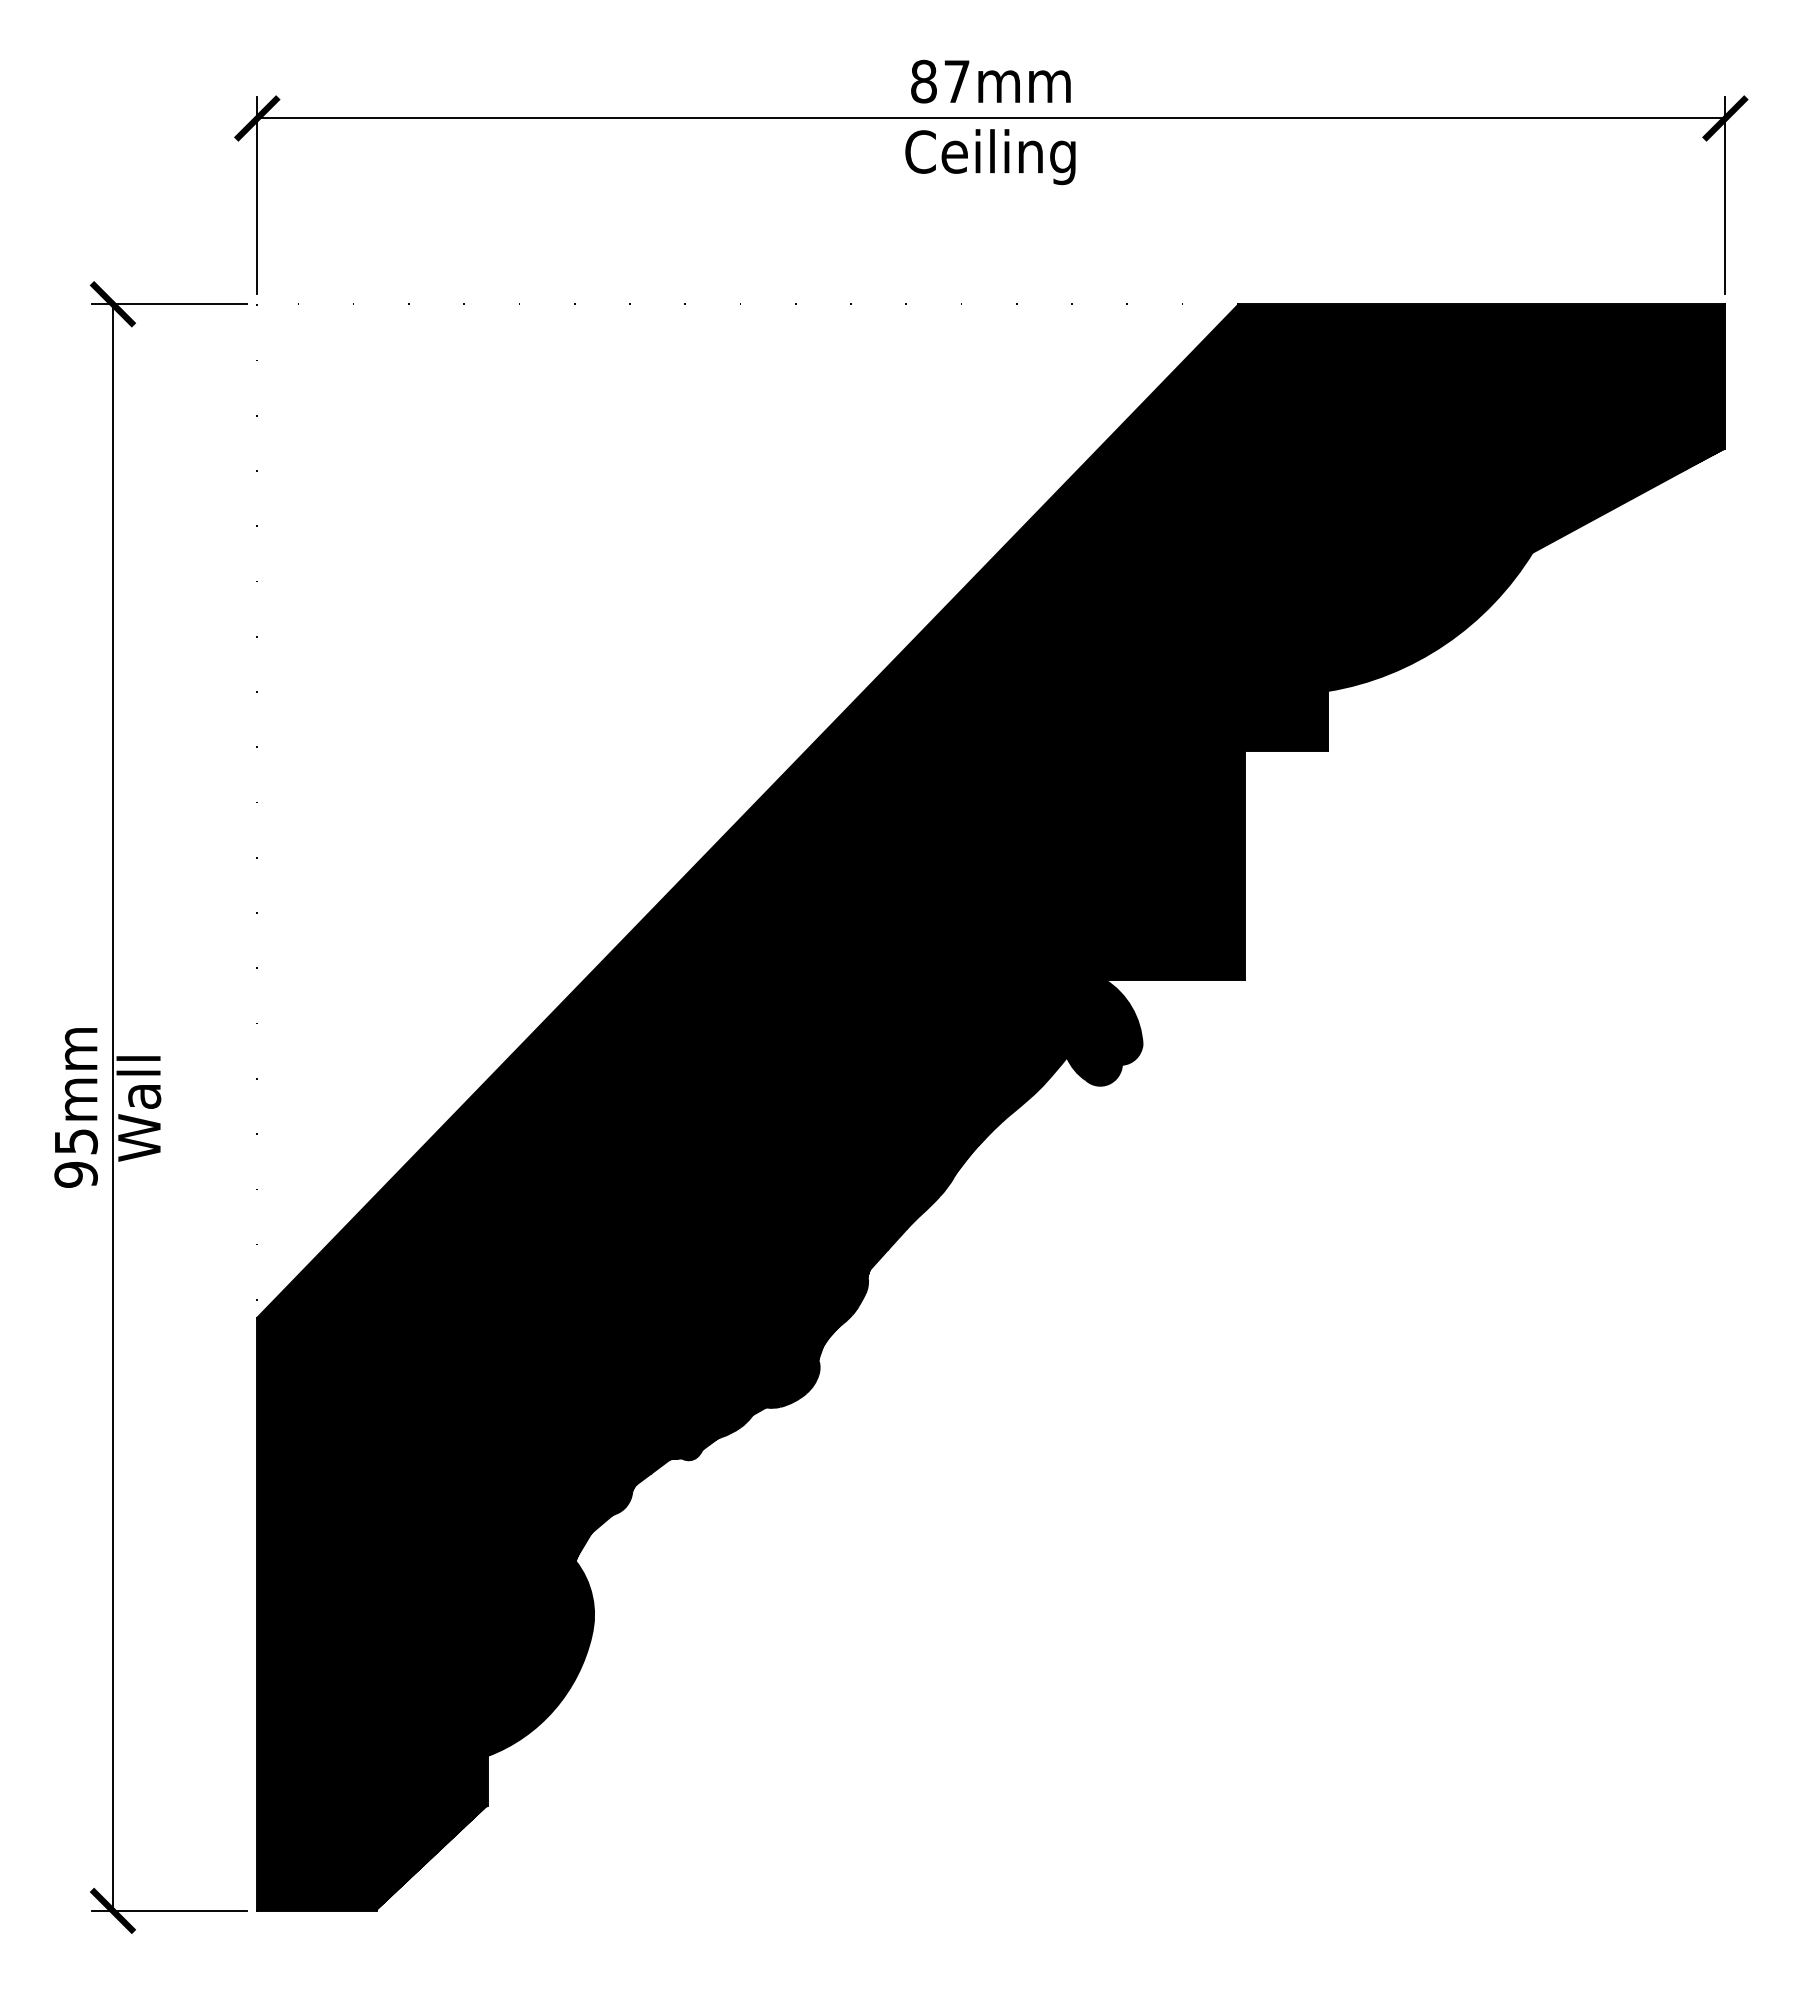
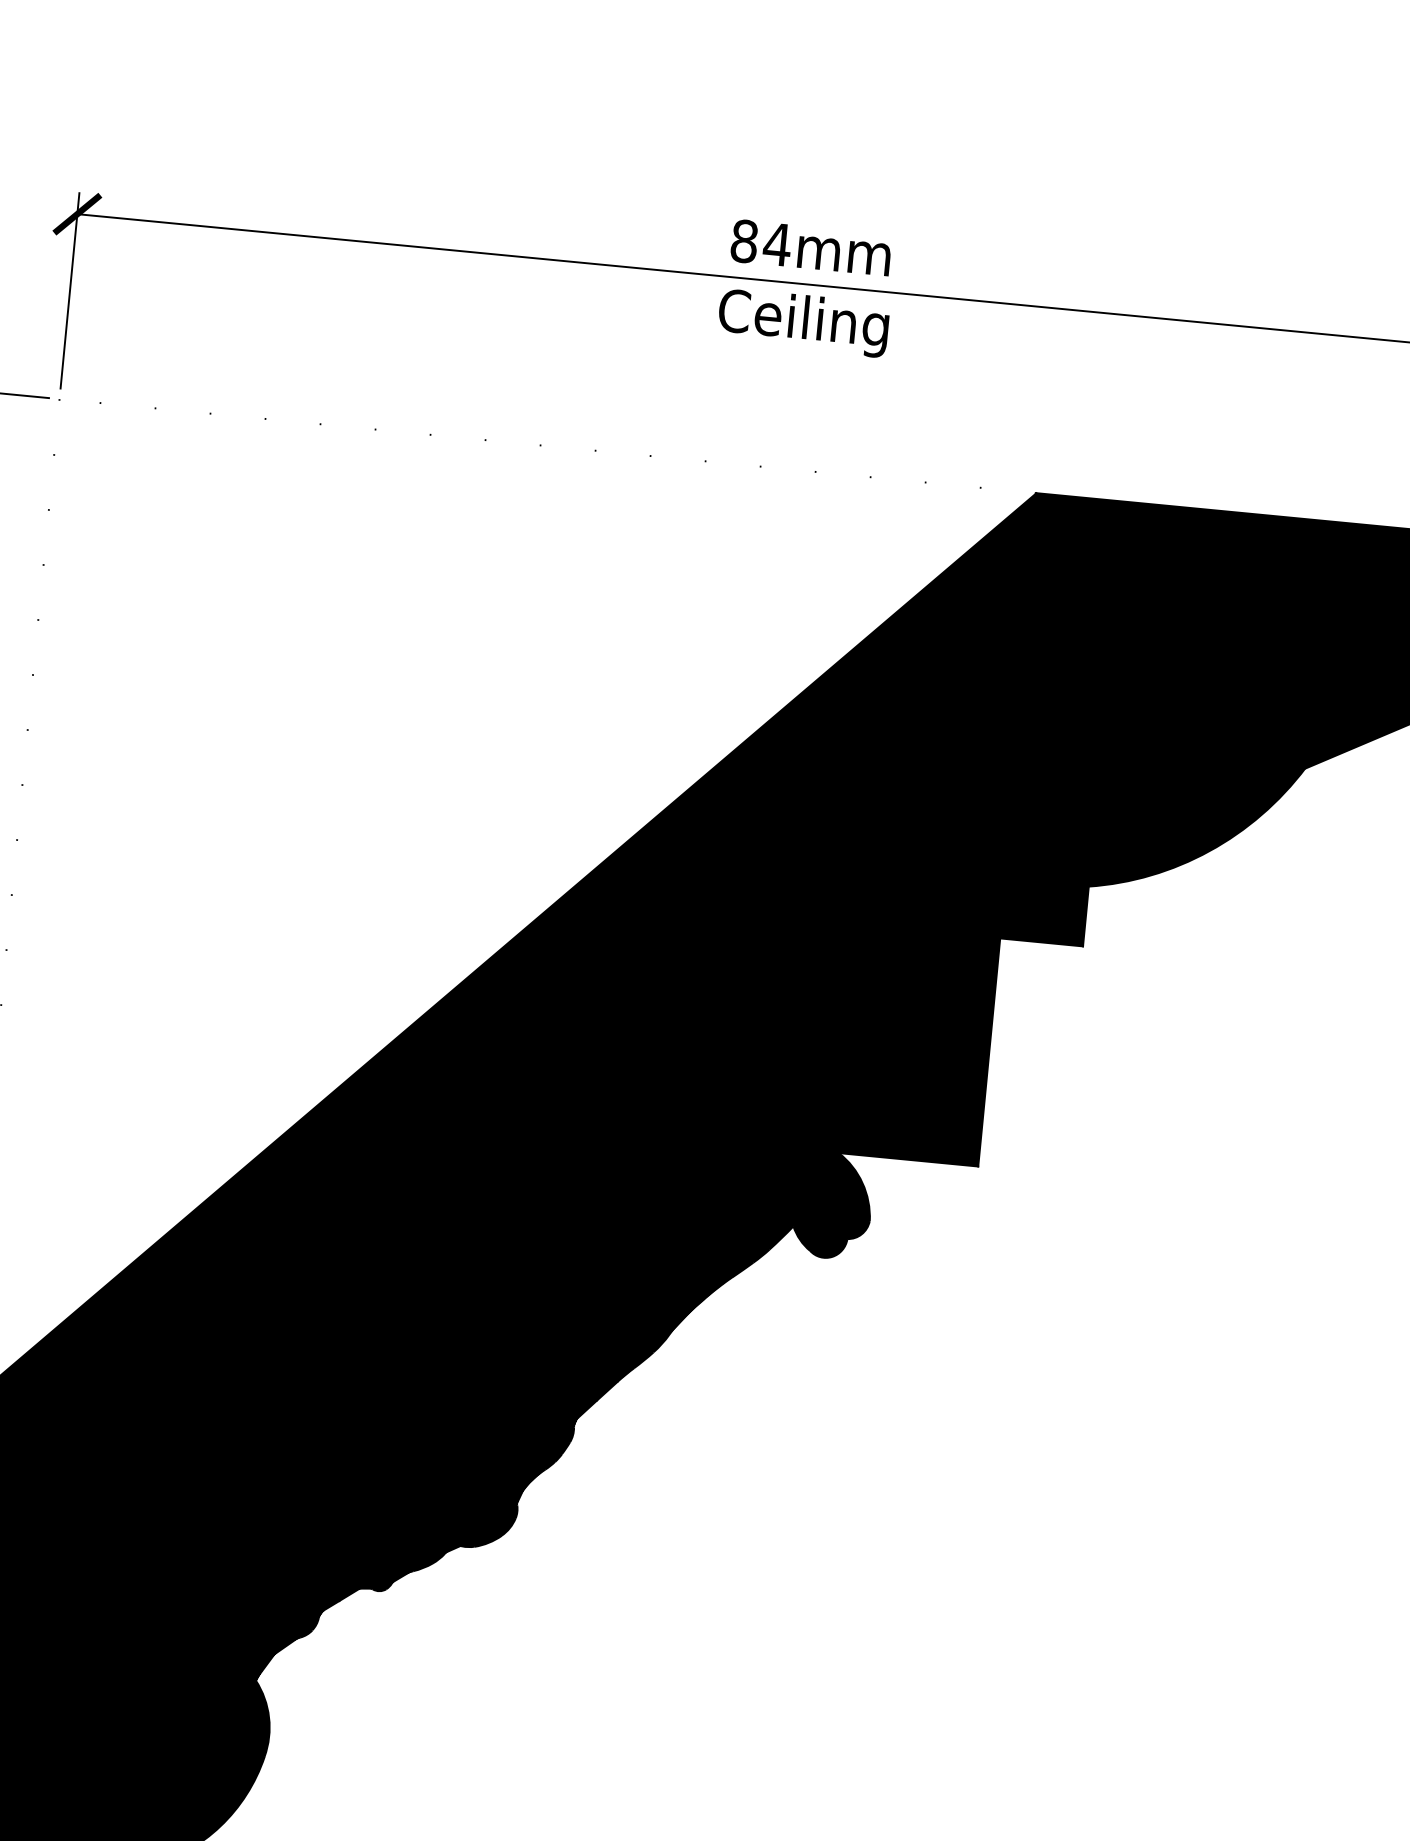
text: (956, 81) -> (776, 244), 87mm -> 84mm

